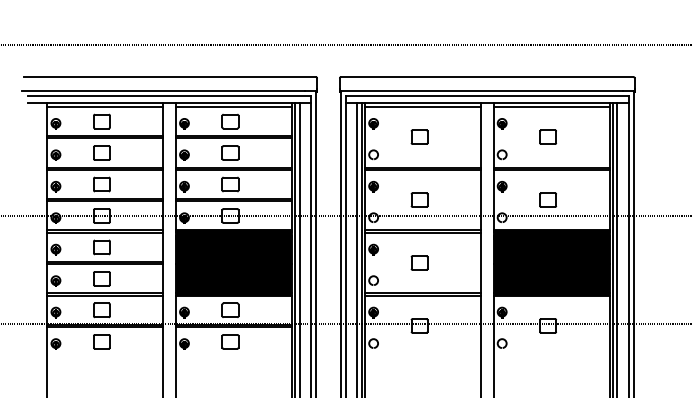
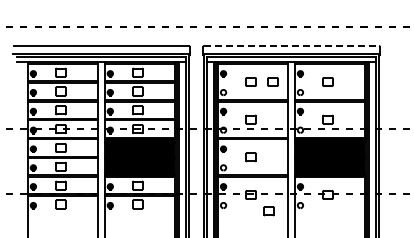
line: (488, 77) -> (292, 46), solid -> dashed
part: (455, 136) -> (272, 81), added
part: (448, 353) -> (268, 211), added

